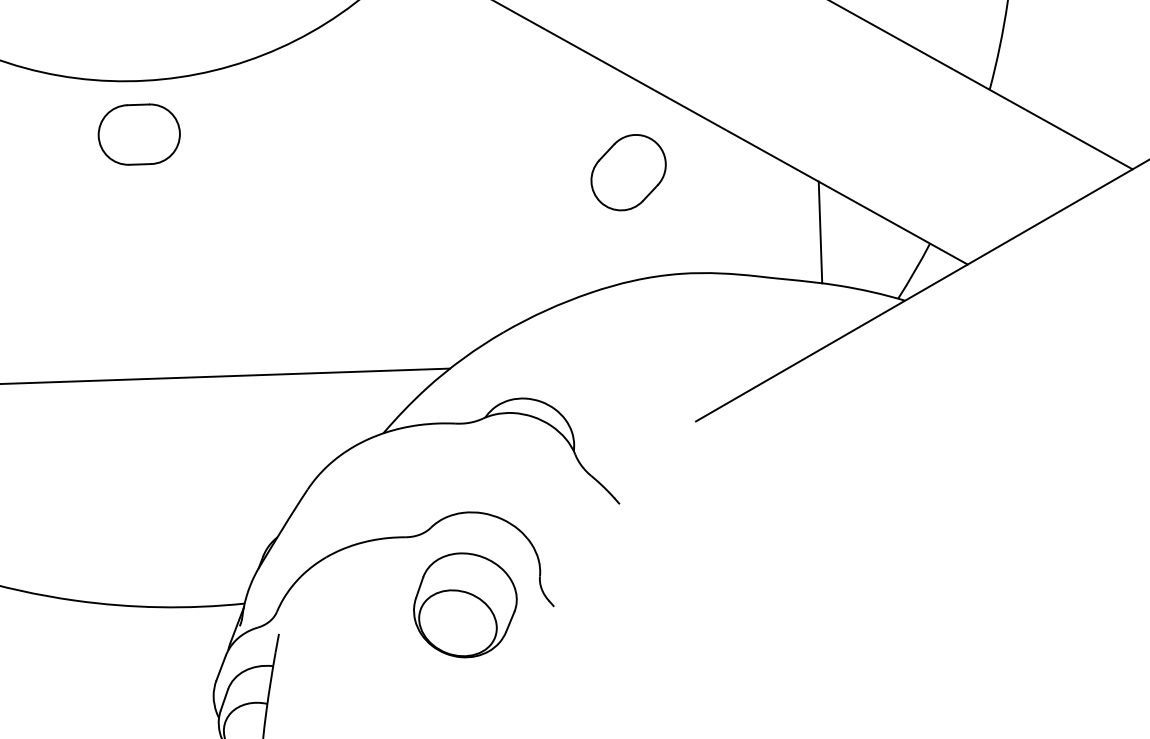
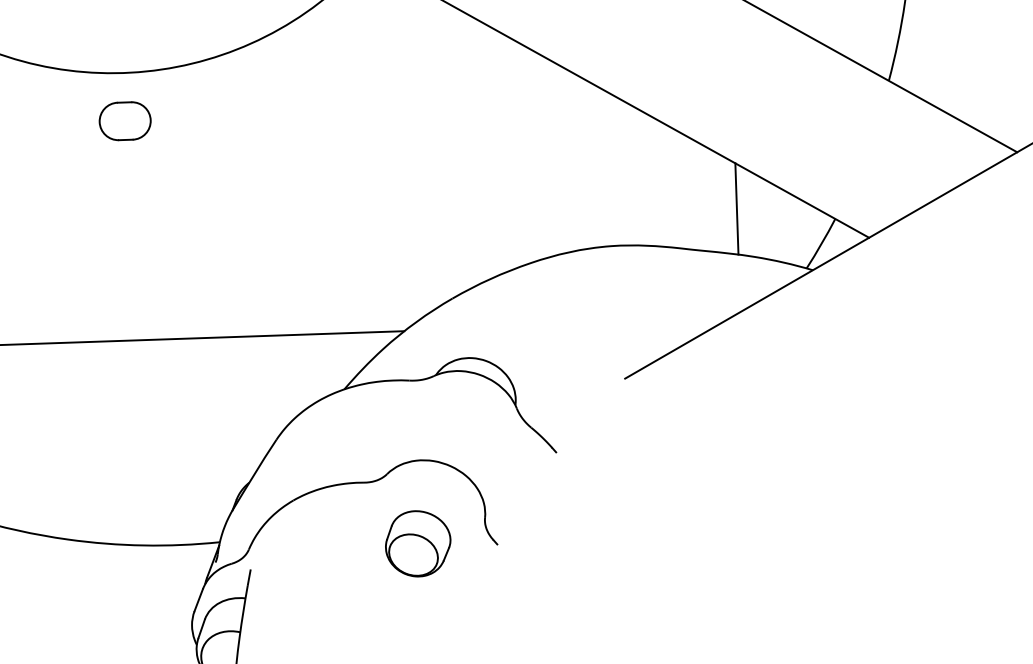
part: (138, 135) -> (124, 121), size x0.7
part: (628, 171) -> (564, 154), removed
part: (465, 605) -> (418, 543), size x0.7

